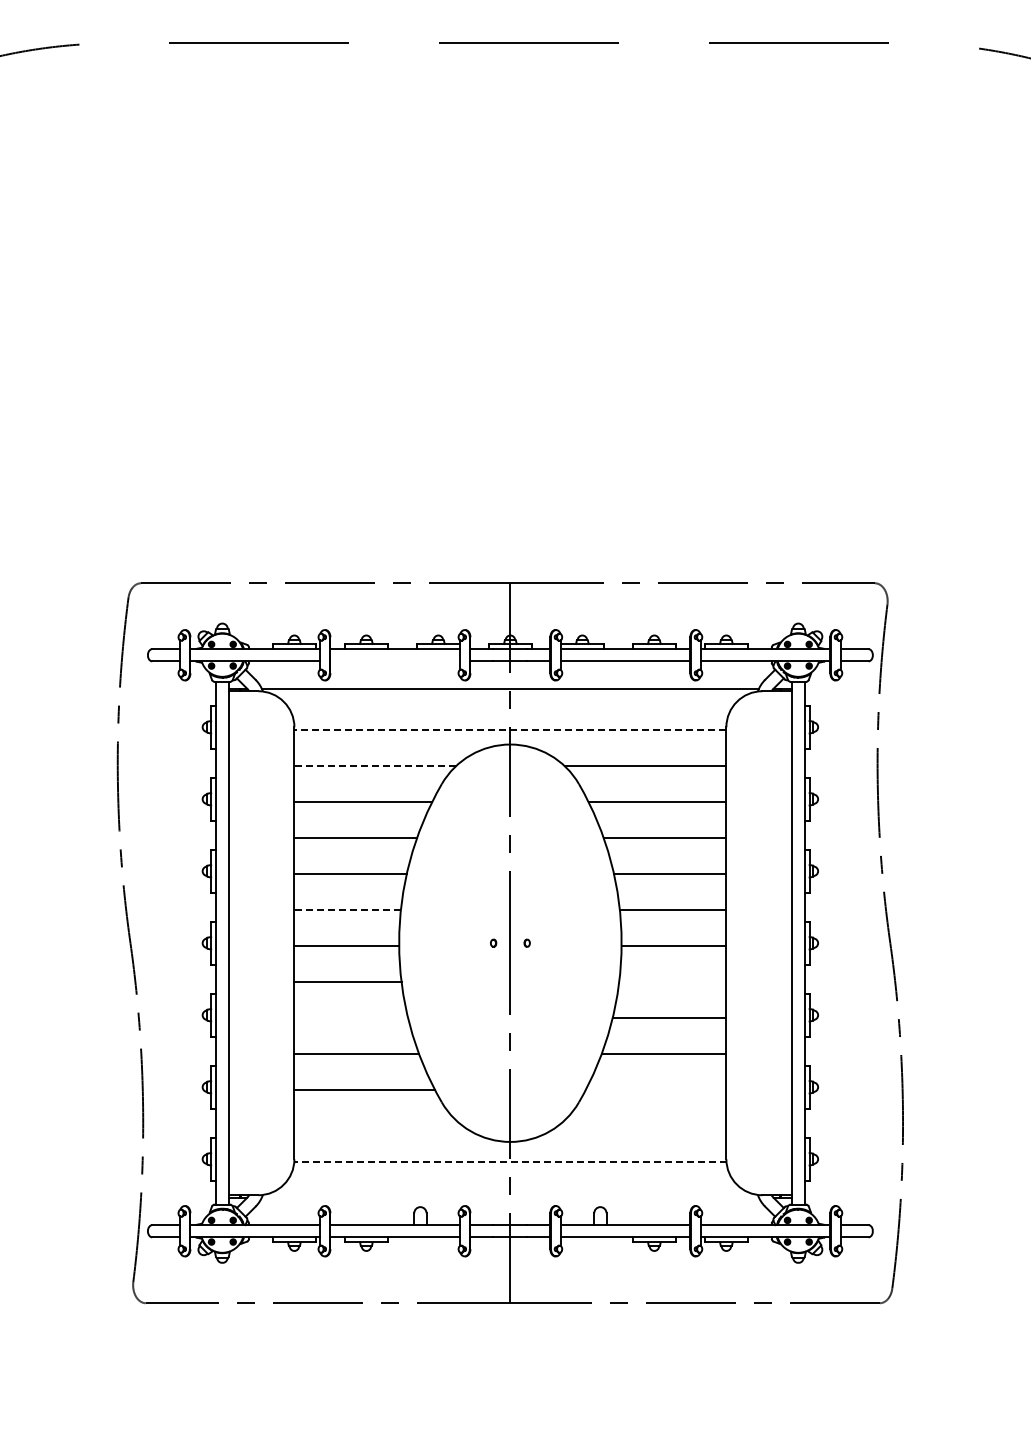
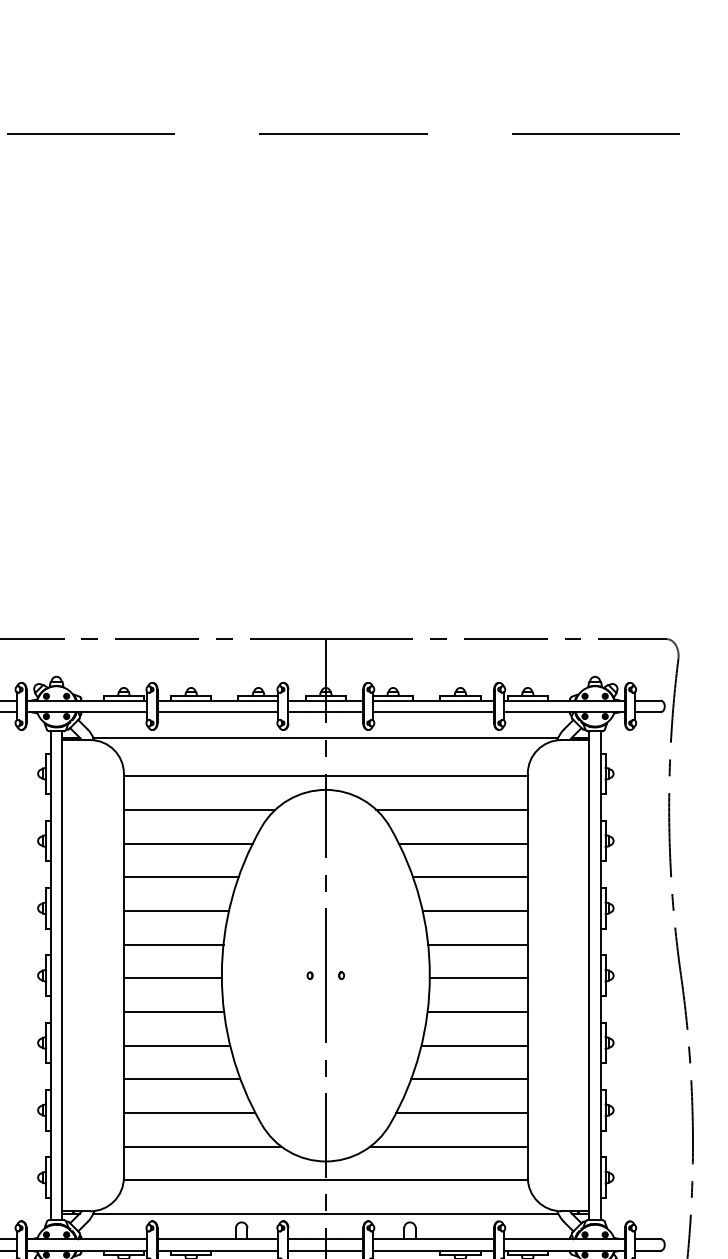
line: (394, 661) -> (217, 712), added
line: (510, 729) -> (325, 775), dashed -> solid
line: (375, 765) -> (199, 809), dashed -> solid
line: (347, 909) -> (173, 944), dashed -> solid
line: (672, 981) -> (477, 1011), added
line: (351, 1017) -> (177, 1045), added
line: (655, 1089) -> (461, 1112), added
line: (378, 1125) -> (202, 1146), added
line: (642, 1125) -> (449, 1146), added
line: (509, 1161) -> (325, 1179), dashed -> solid
line: (510, 1197) -> (325, 1213), added

